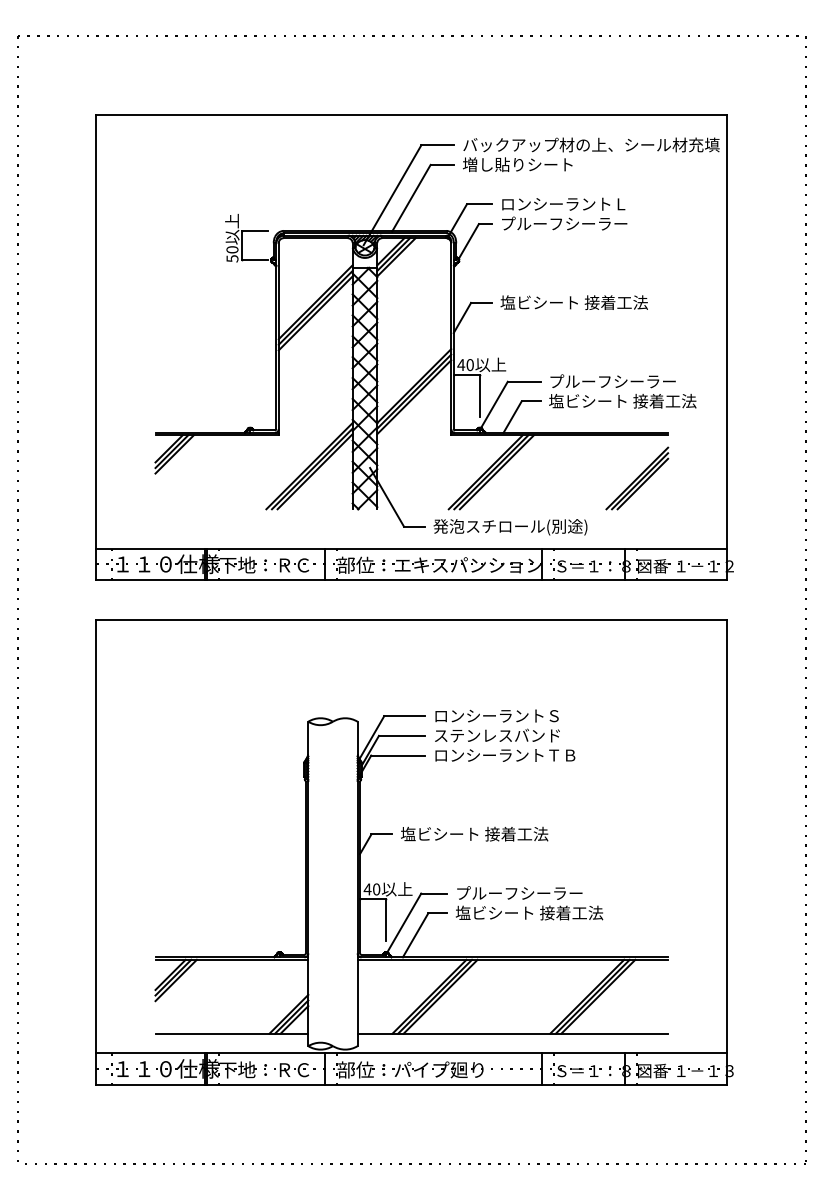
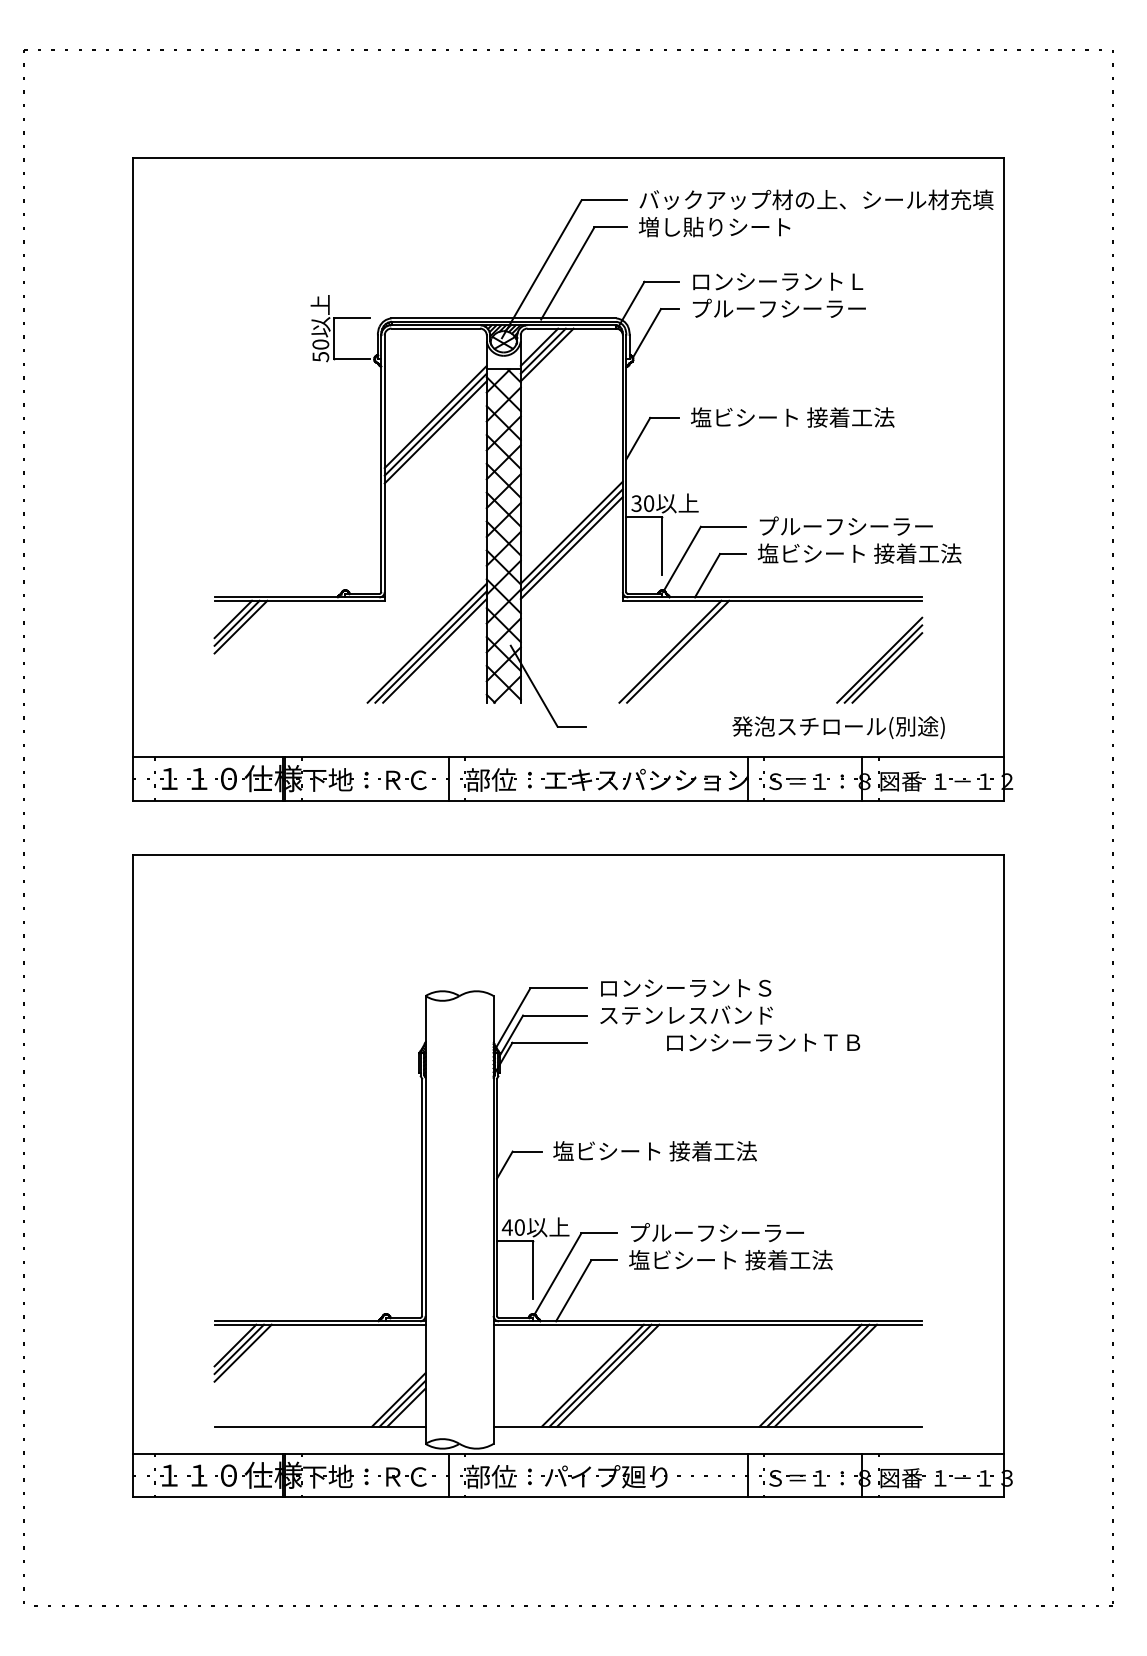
text: (461, 364) -> (636, 503), 40 -> 30
line: (496, 472) -> (685, 651), removed
text: (510, 527) -> (838, 727), moved
text: (505, 755) -> (763, 1042), moved

